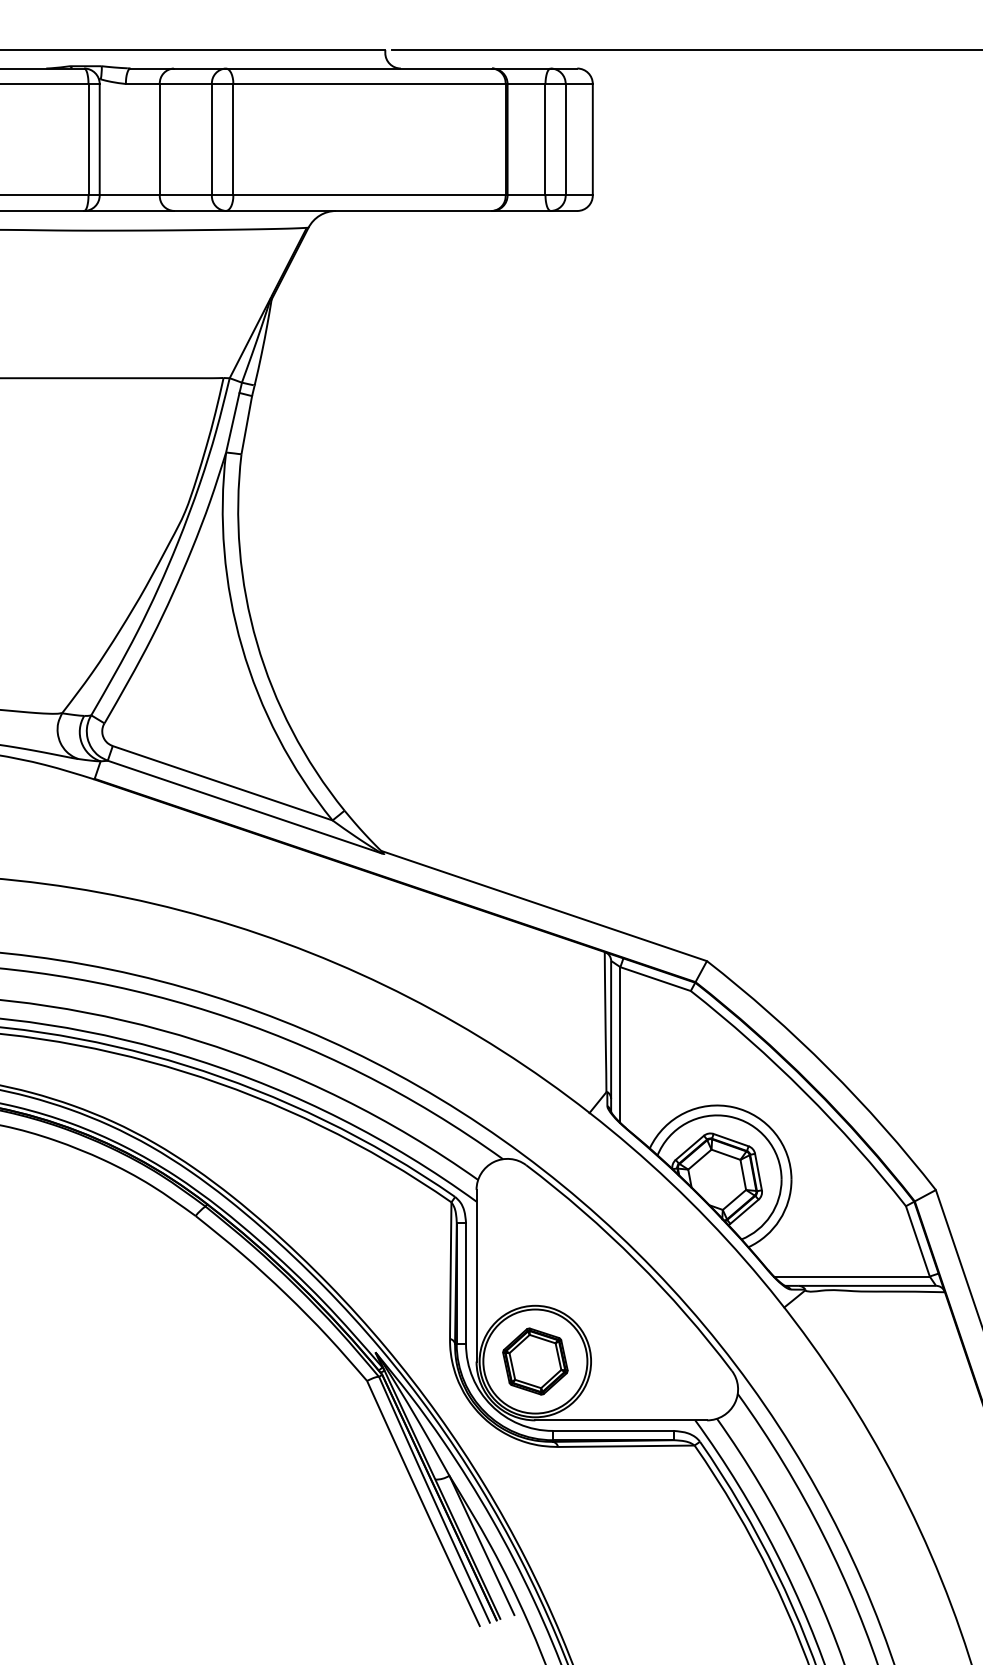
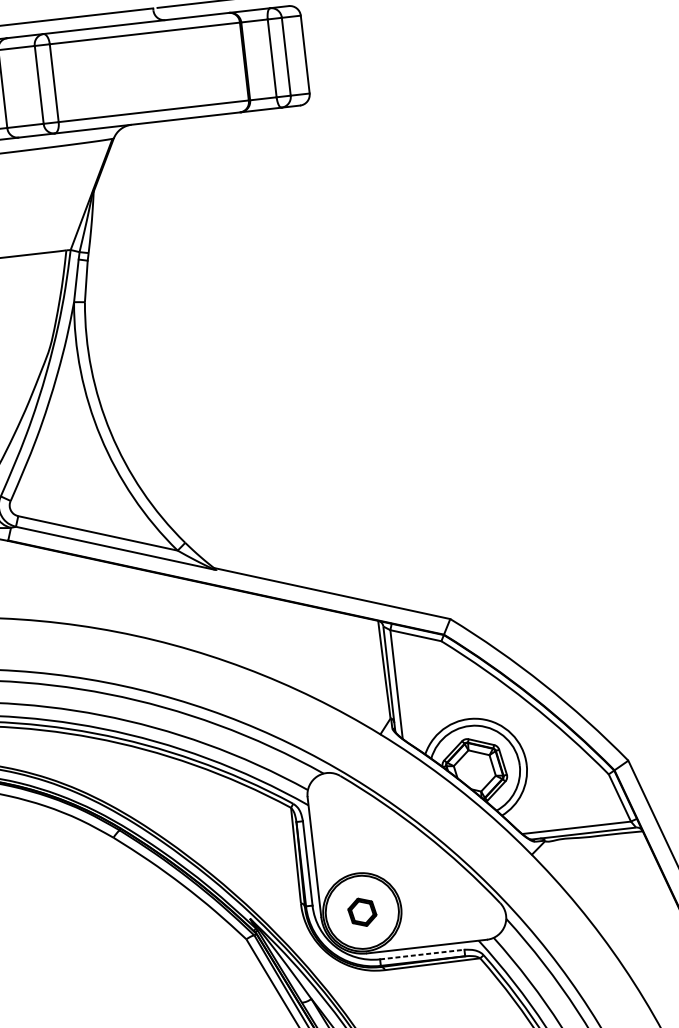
part: (535, 1361) -> (362, 912), size x0.6
line: (613, 1430) -> (422, 954), solid -> dashed

